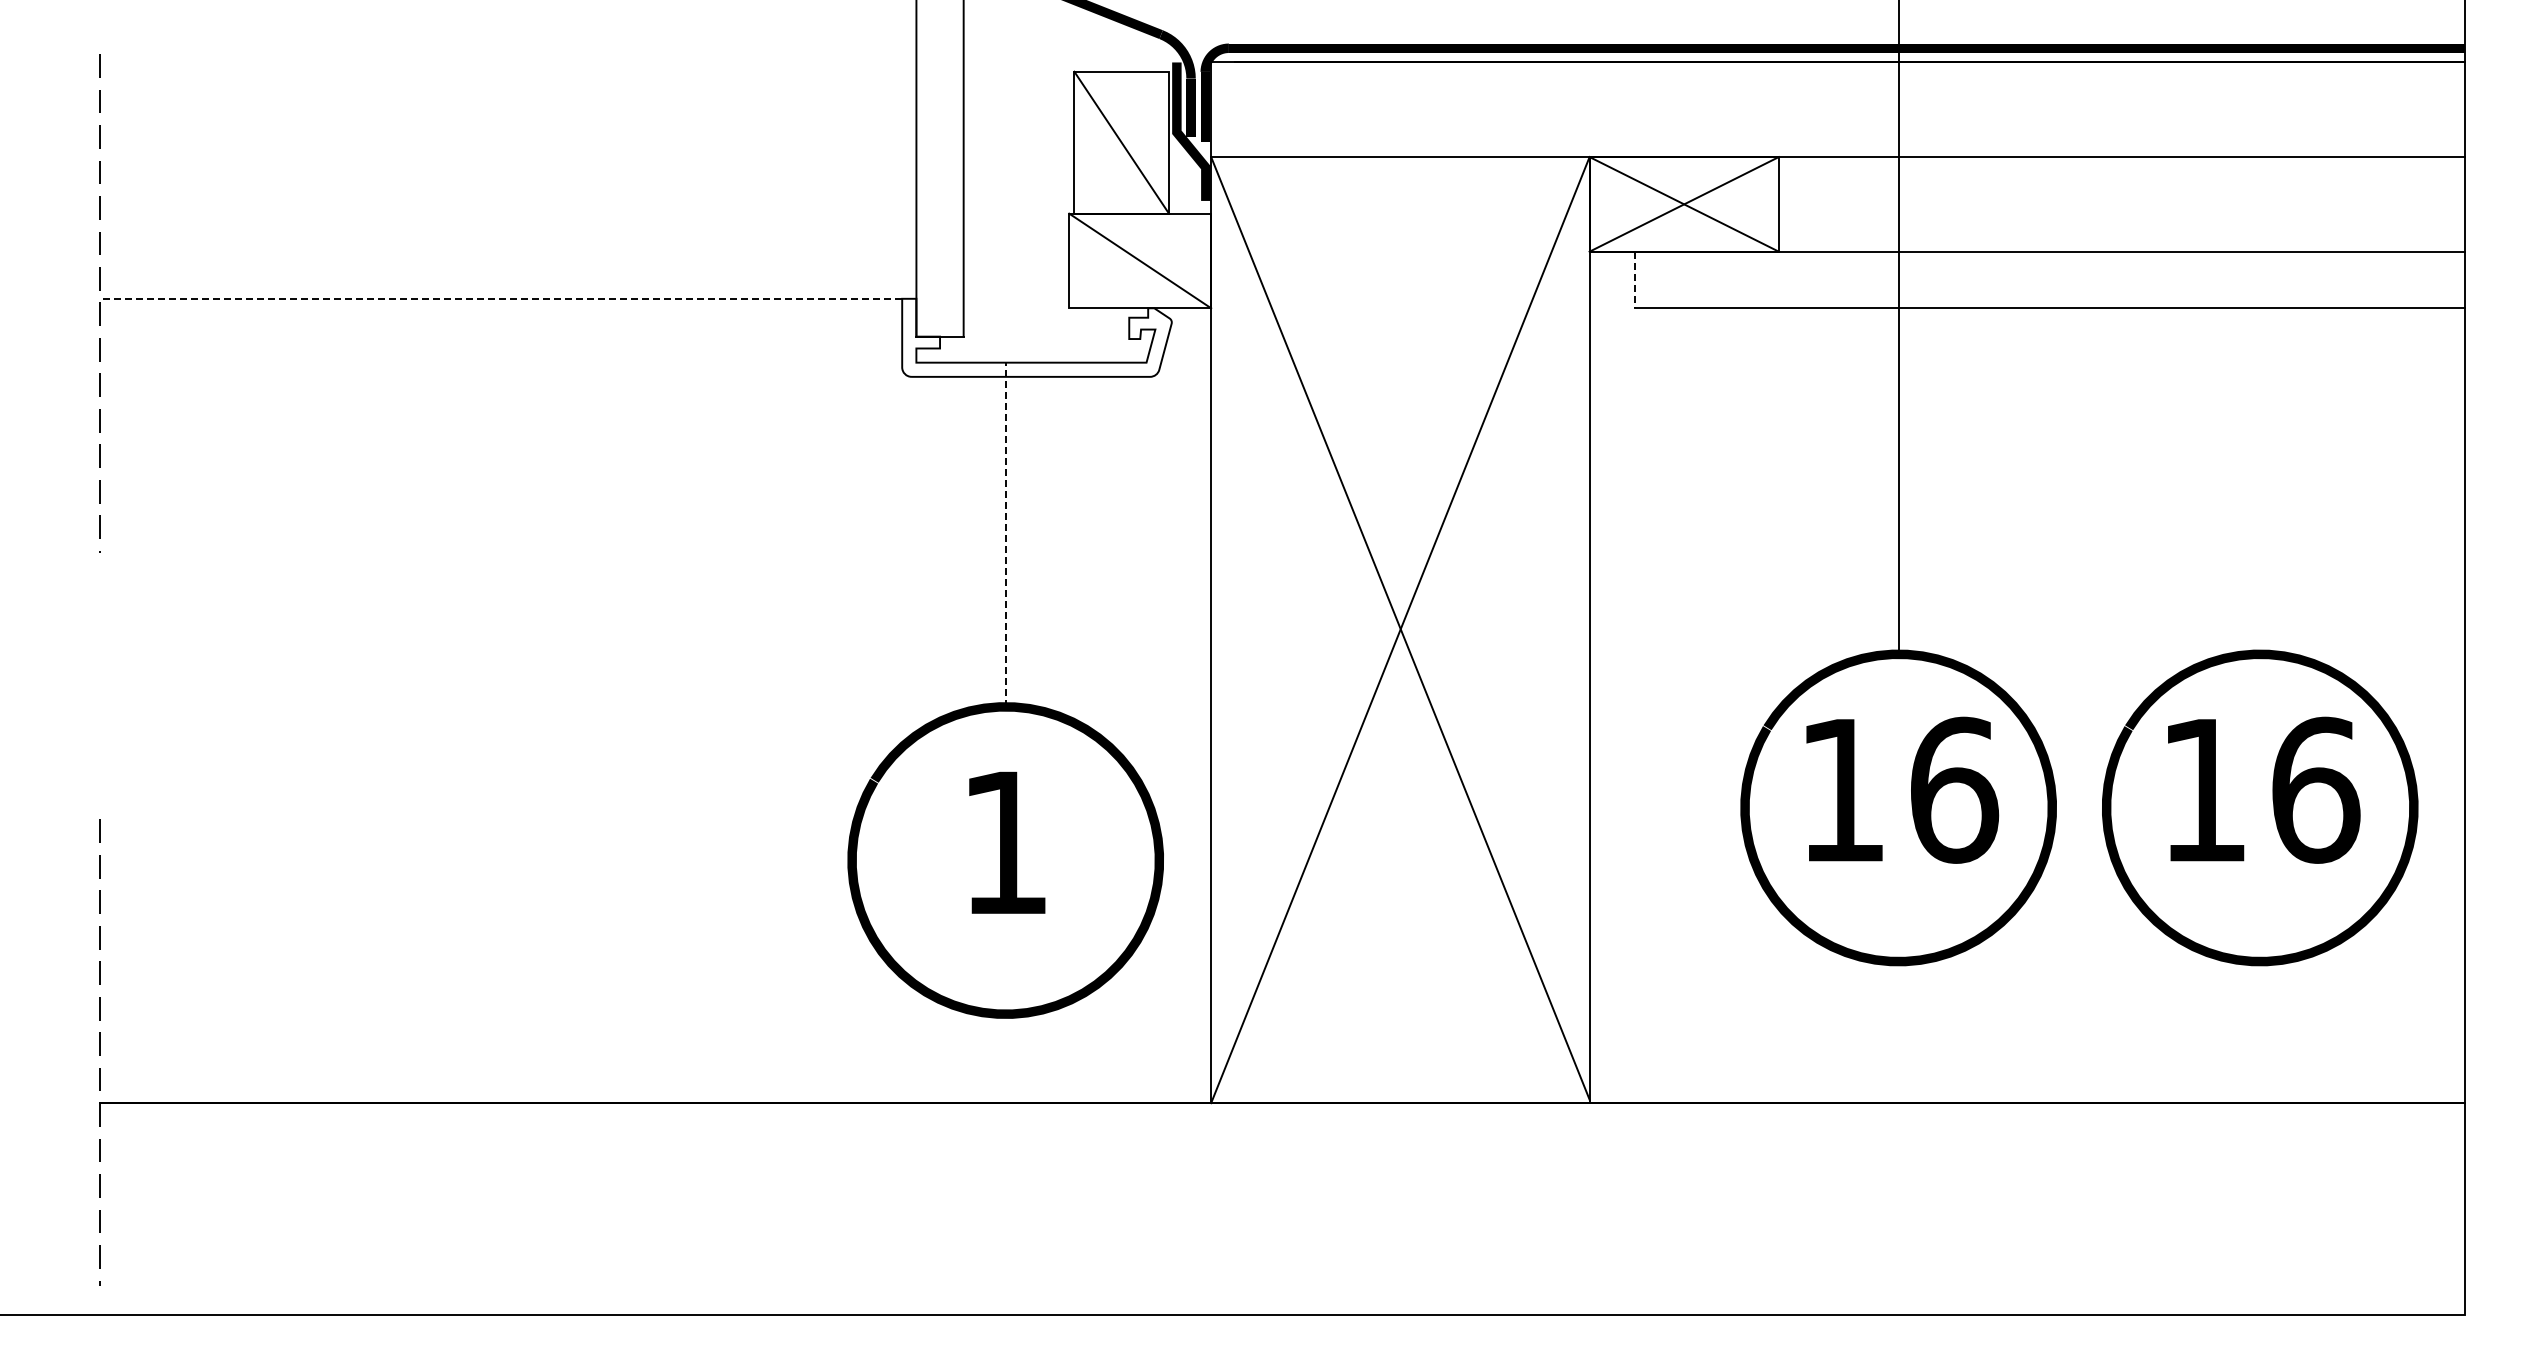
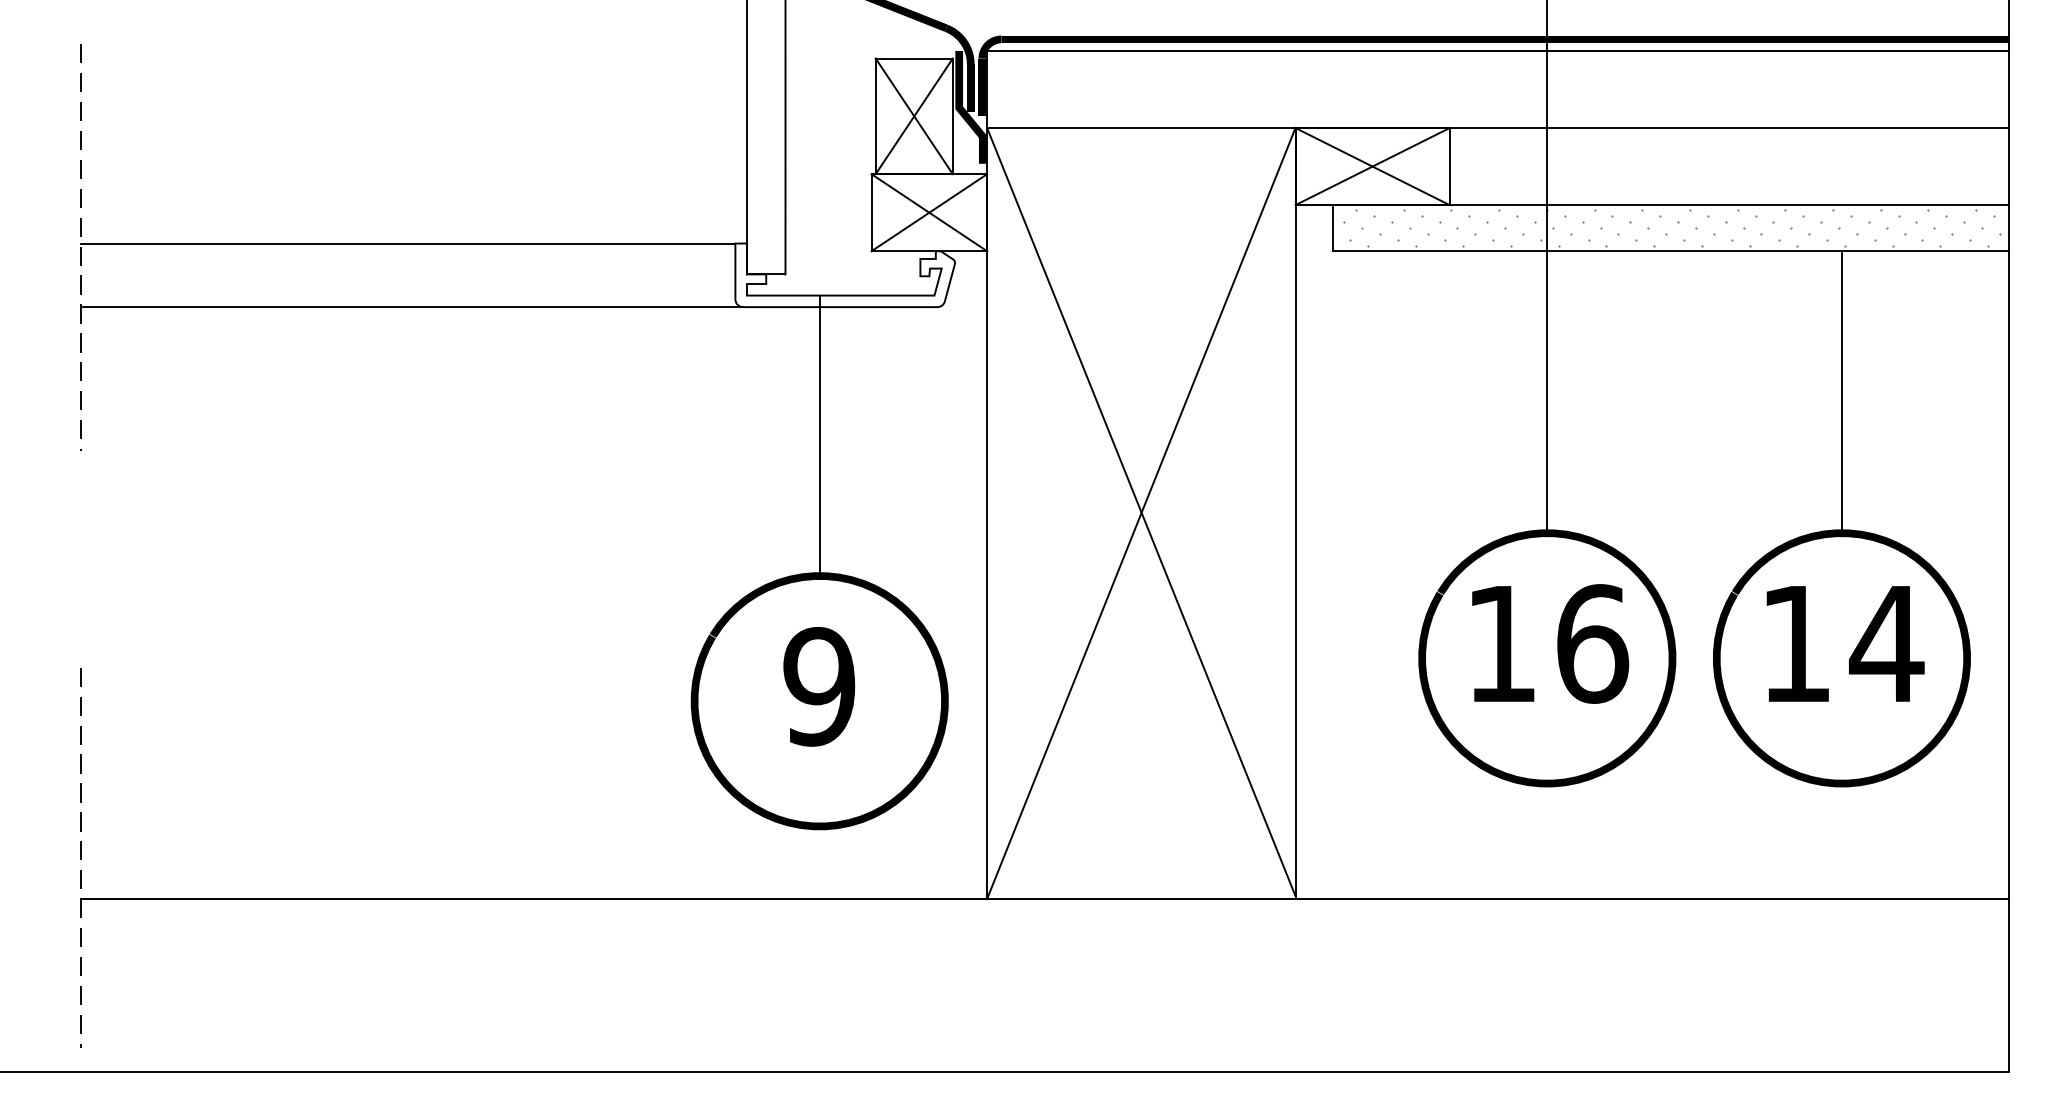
line: (1121, 142) -> (914, 116), added
line: (1140, 260) -> (929, 212), added
hatch: (2051, 279) -> (1671, 227), added
line: (1635, 280) -> (1332, 228), dashed -> solid
line: (500, 298) -> (408, 243), dashed -> solid
line: (505, 376) -> (412, 306), added
line: (2260, 482) -> (1842, 393), added
line: (1005, 534) -> (819, 435), dashed -> solid
text: (2314, 789) -> (1886, 643), 16 -> 14
text: (1005, 842) -> (819, 686), 1 -> 9

